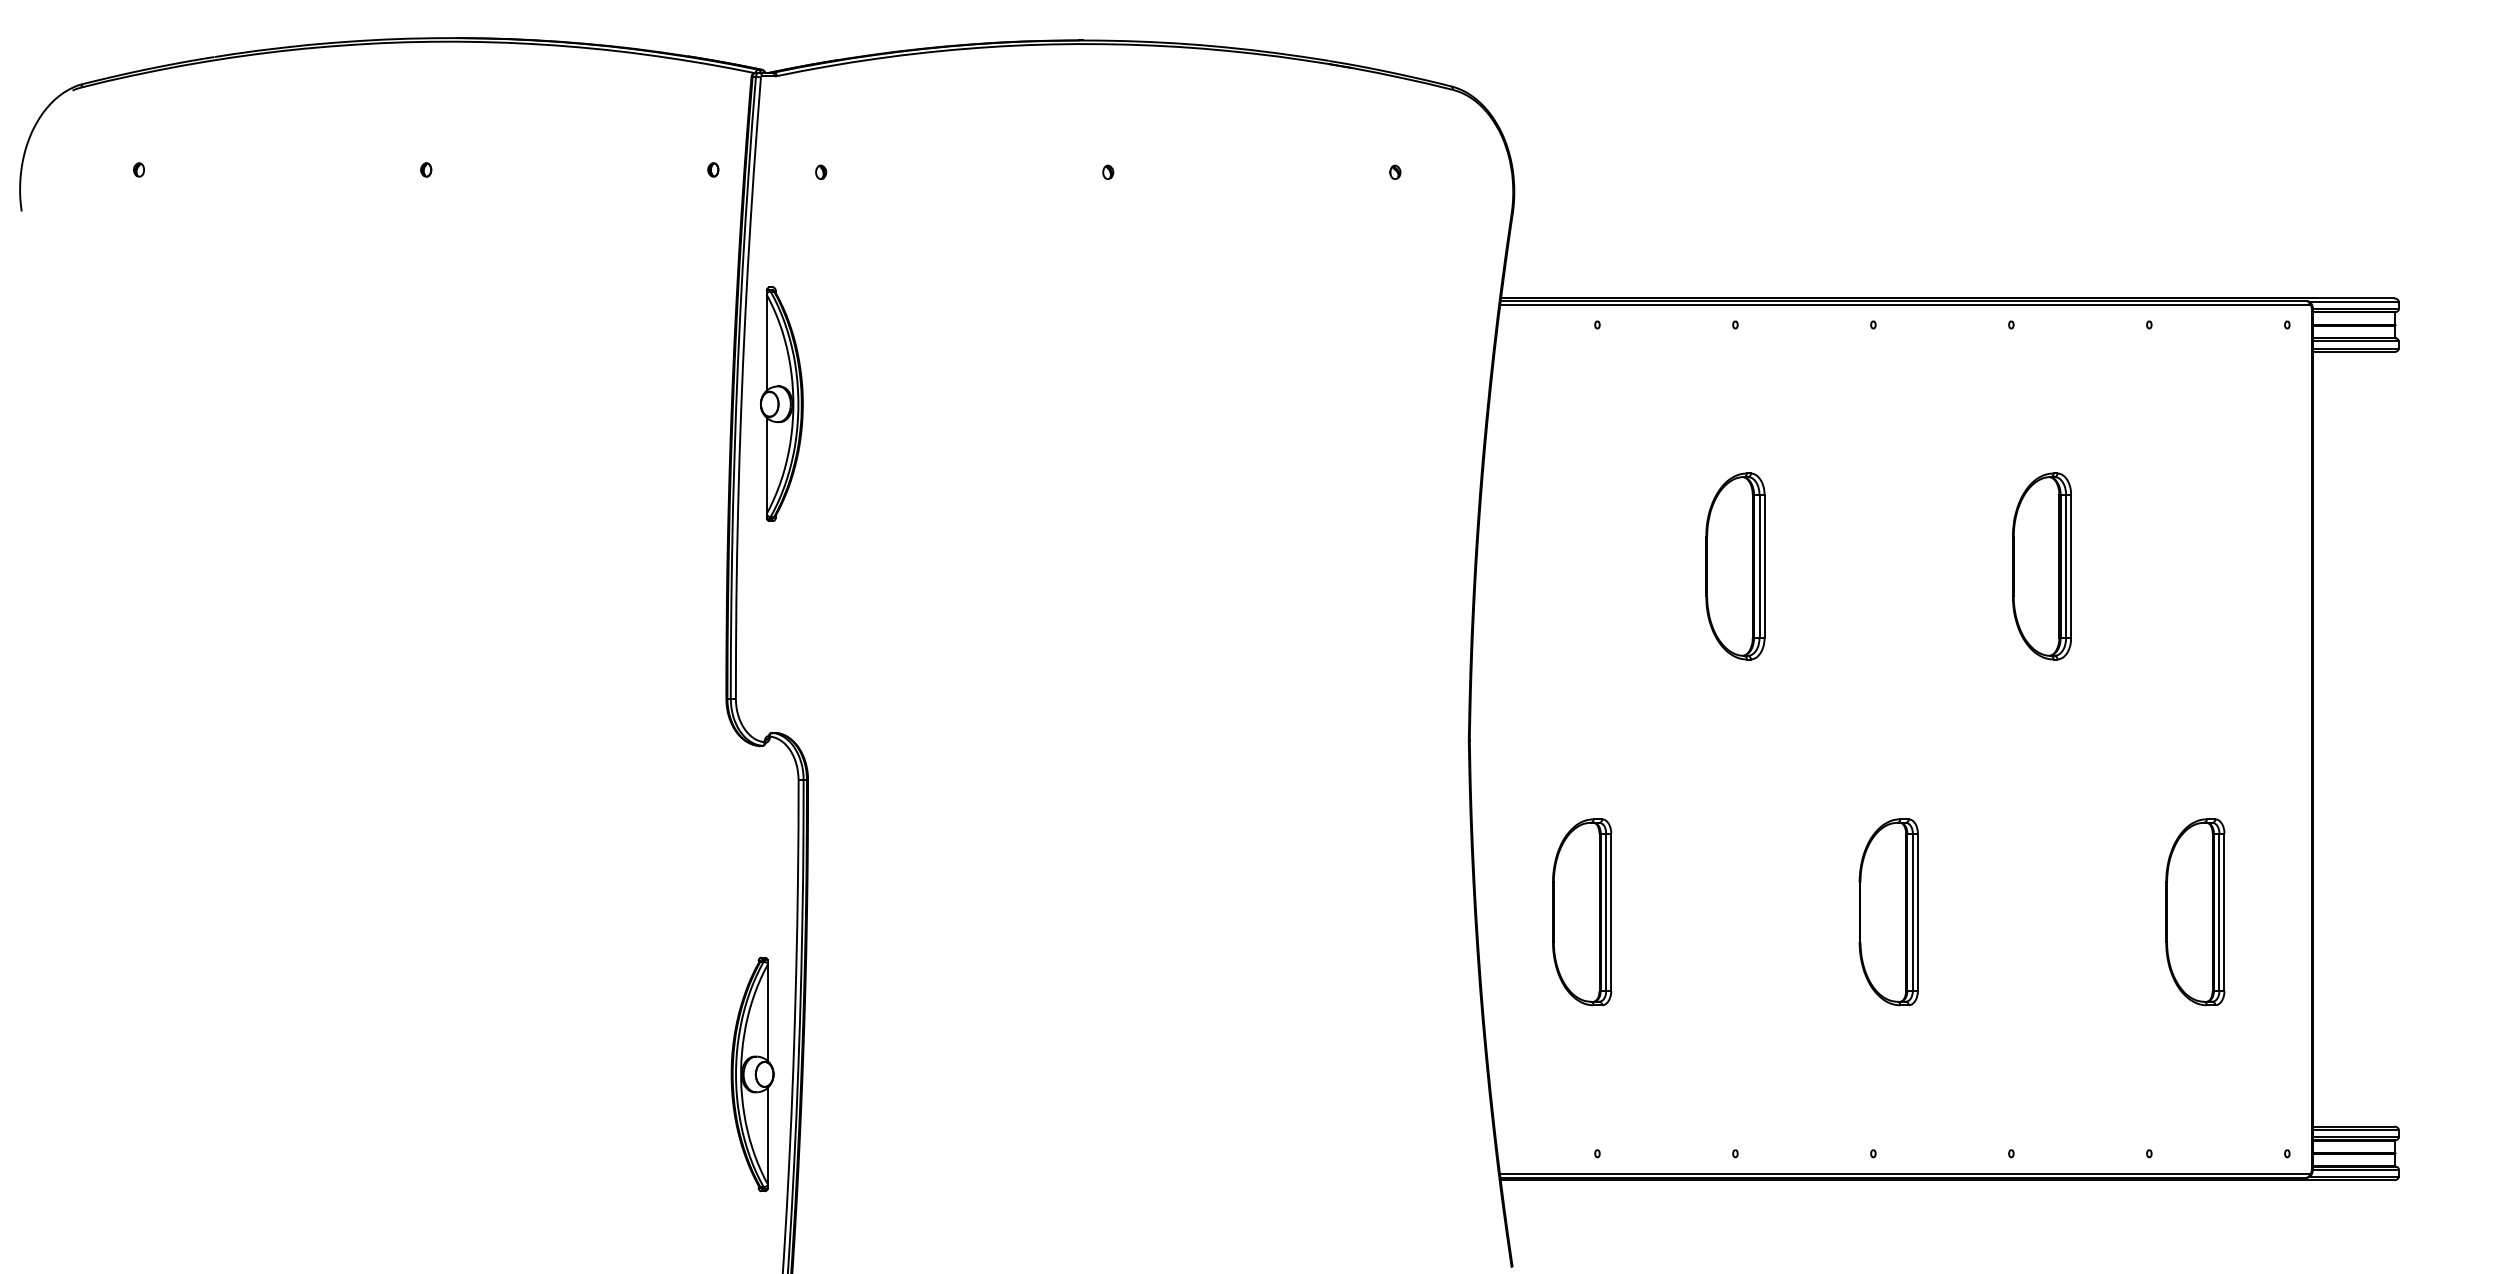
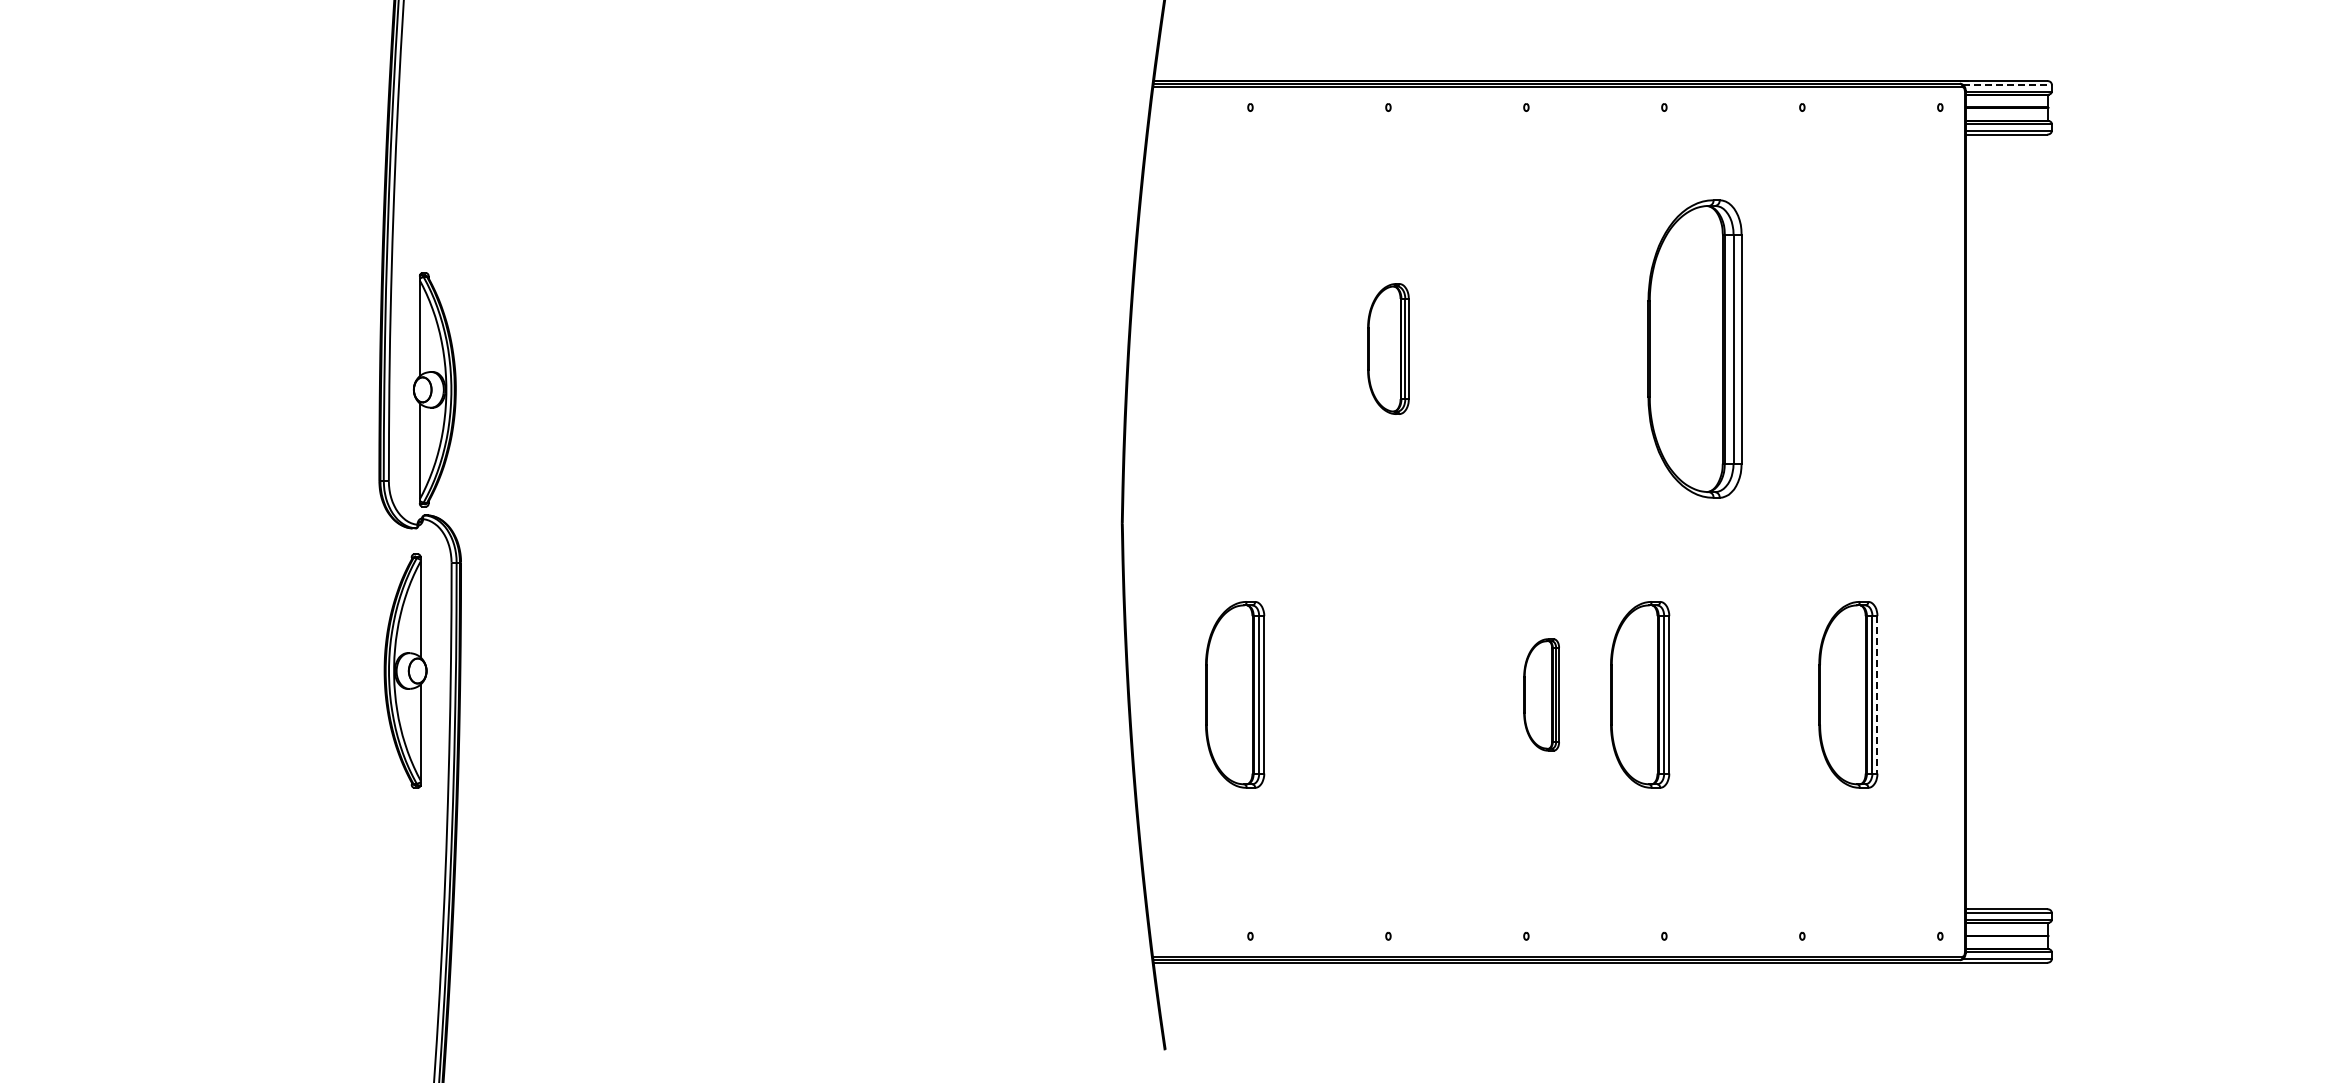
line: (2354, 302) -> (2007, 85), solid -> dashed
part: (781, 403) -> (434, 389), moved
part: (1735, 566) -> (1388, 349), size x0.7
part: (2041, 566) -> (1694, 349), size x1.6
part: (1888, 912) -> (1541, 695), size x0.6
part: (1987, 912) -> (1640, 695), added
line: (2224, 912) -> (1877, 695), solid -> dashed
part: (752, 1074) -> (405, 671), moved

